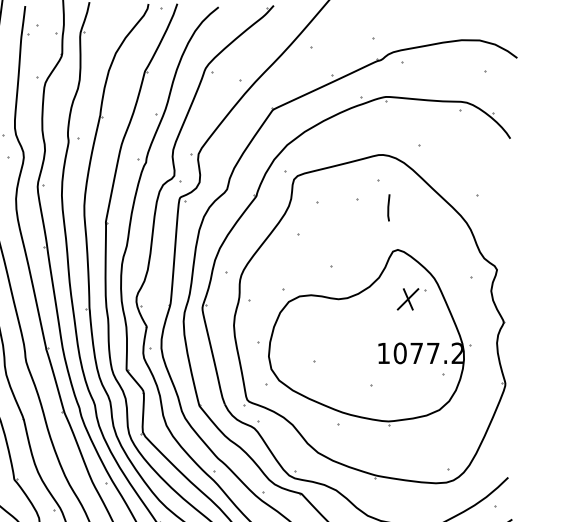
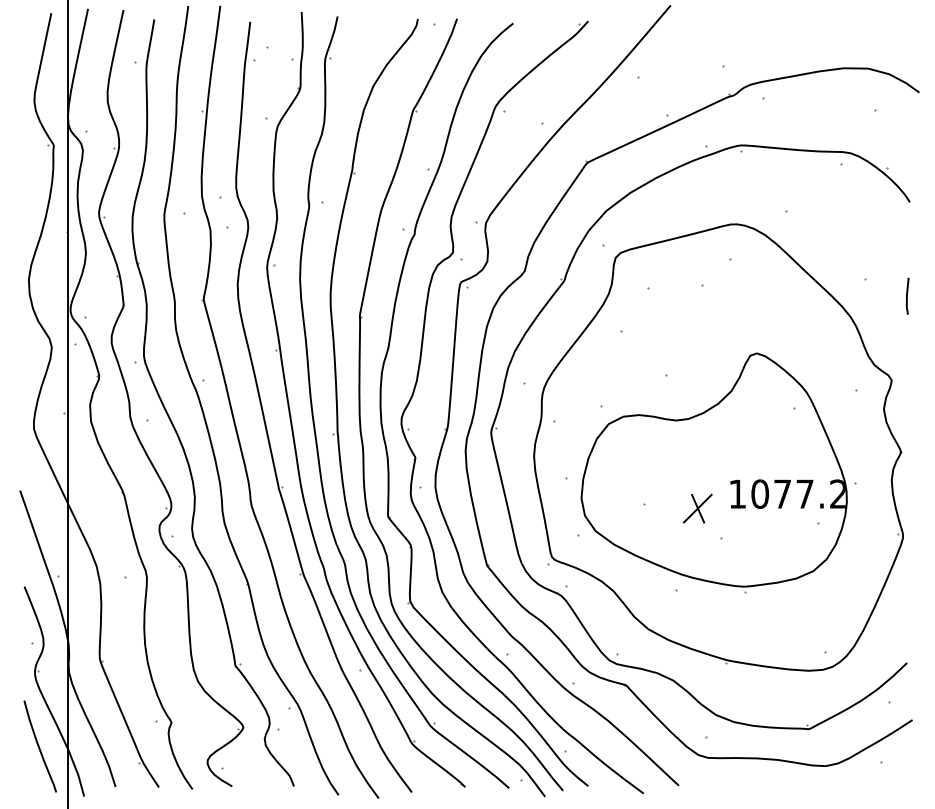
line: (388, 207) -> (907, 295), moved
part: (407, 299) -> (697, 508), moved

